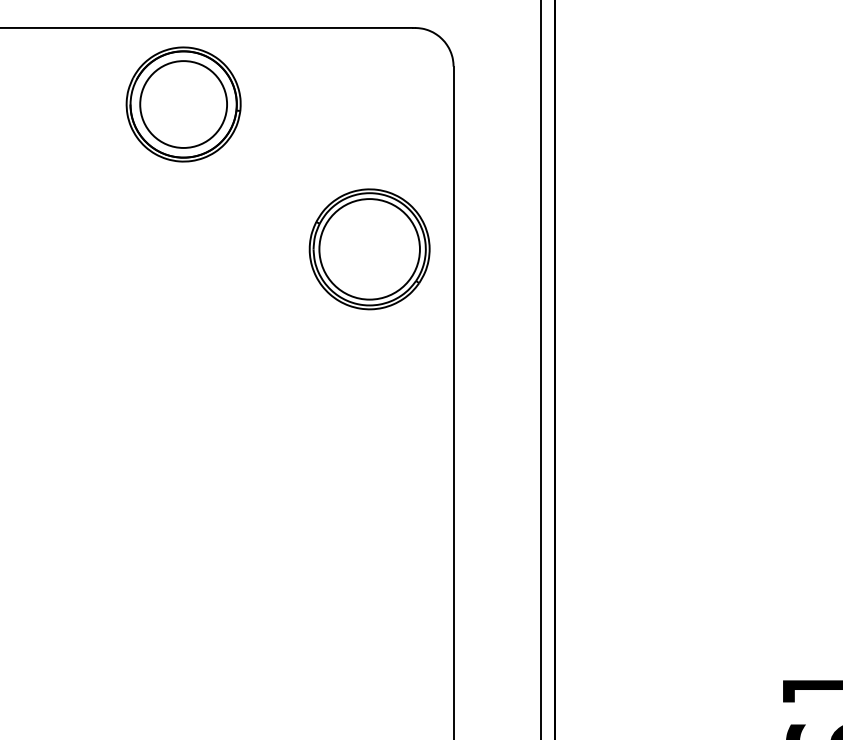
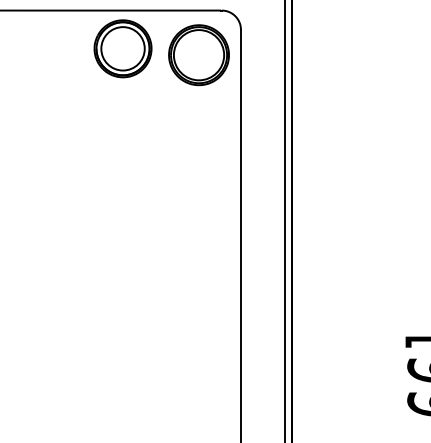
part: (182, 103) -> (122, 48), moved
part: (368, 249) -> (198, 55), moved

